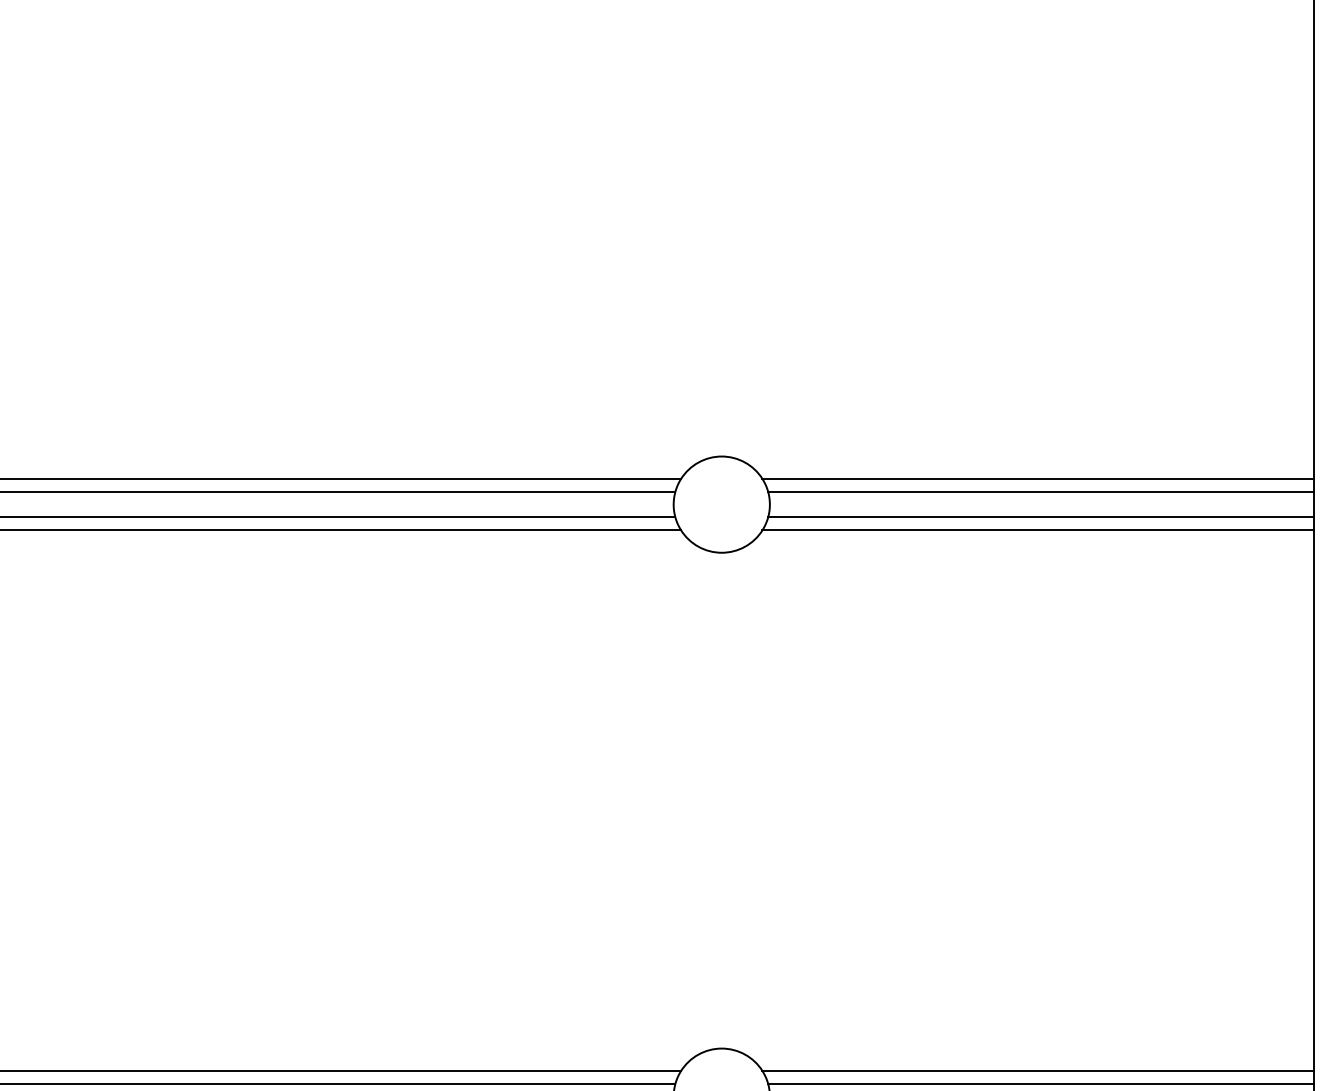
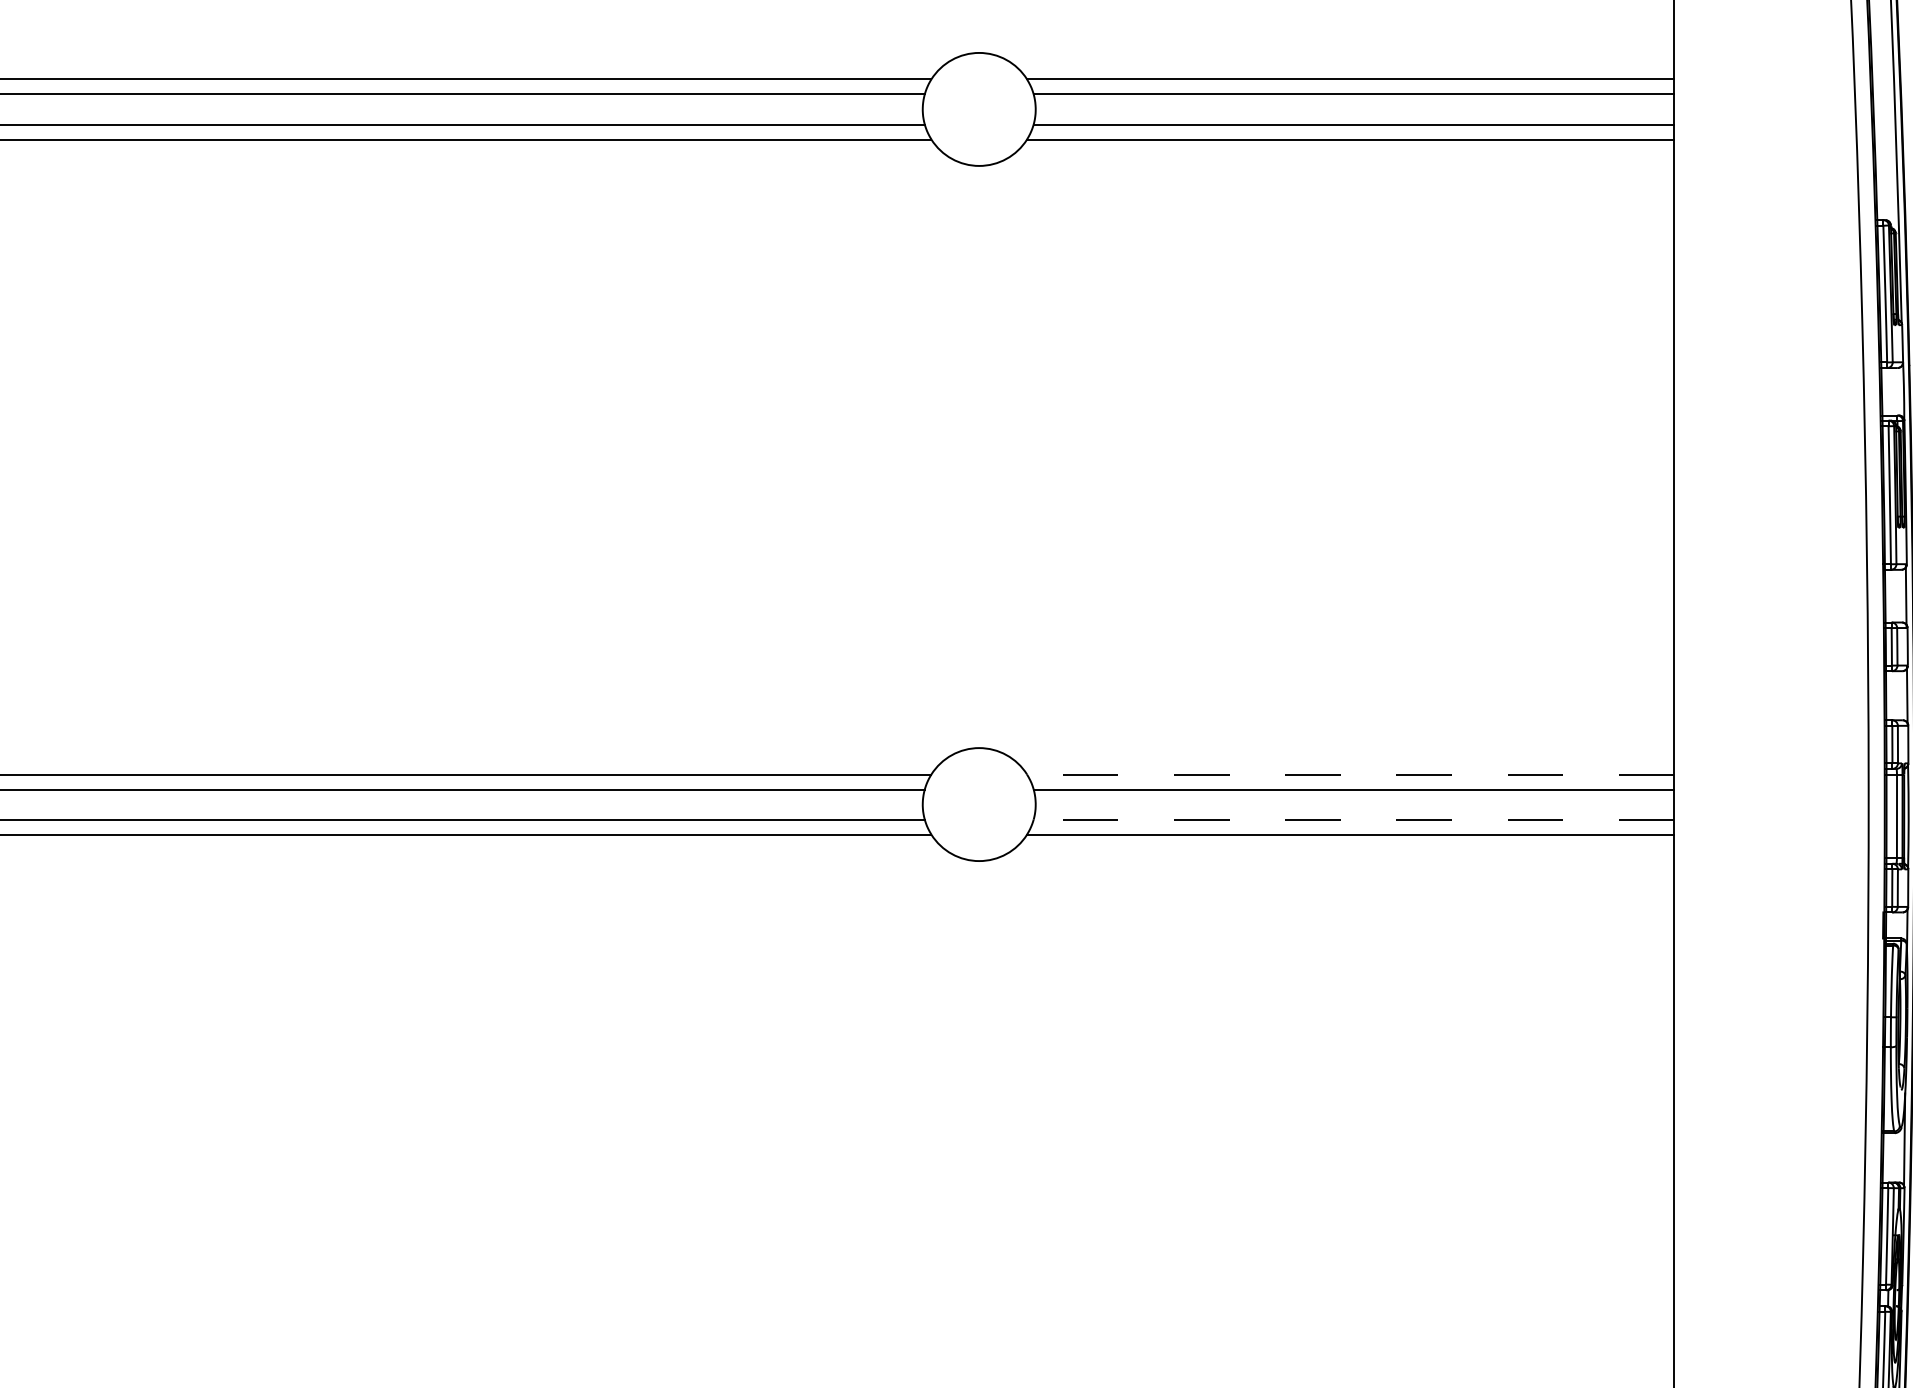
line: (1037, 479) -> (1350, 774), solid -> dashed
line: (1040, 517) -> (1353, 819), solid -> dashed

